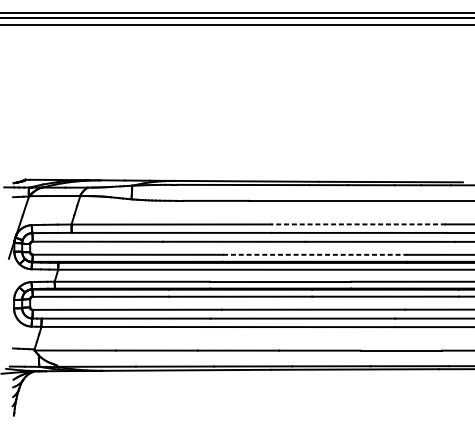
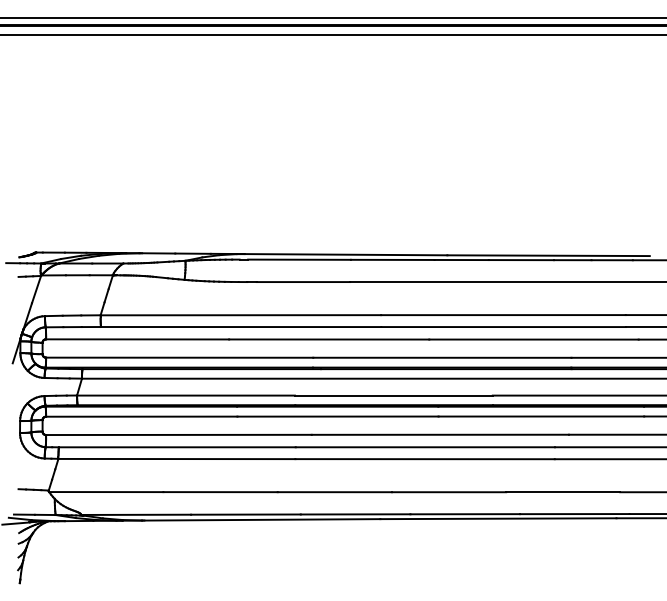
line: (357, 224) -> (502, 315), dashed -> solid
line: (315, 254) -> (442, 357), dashed -> solid

